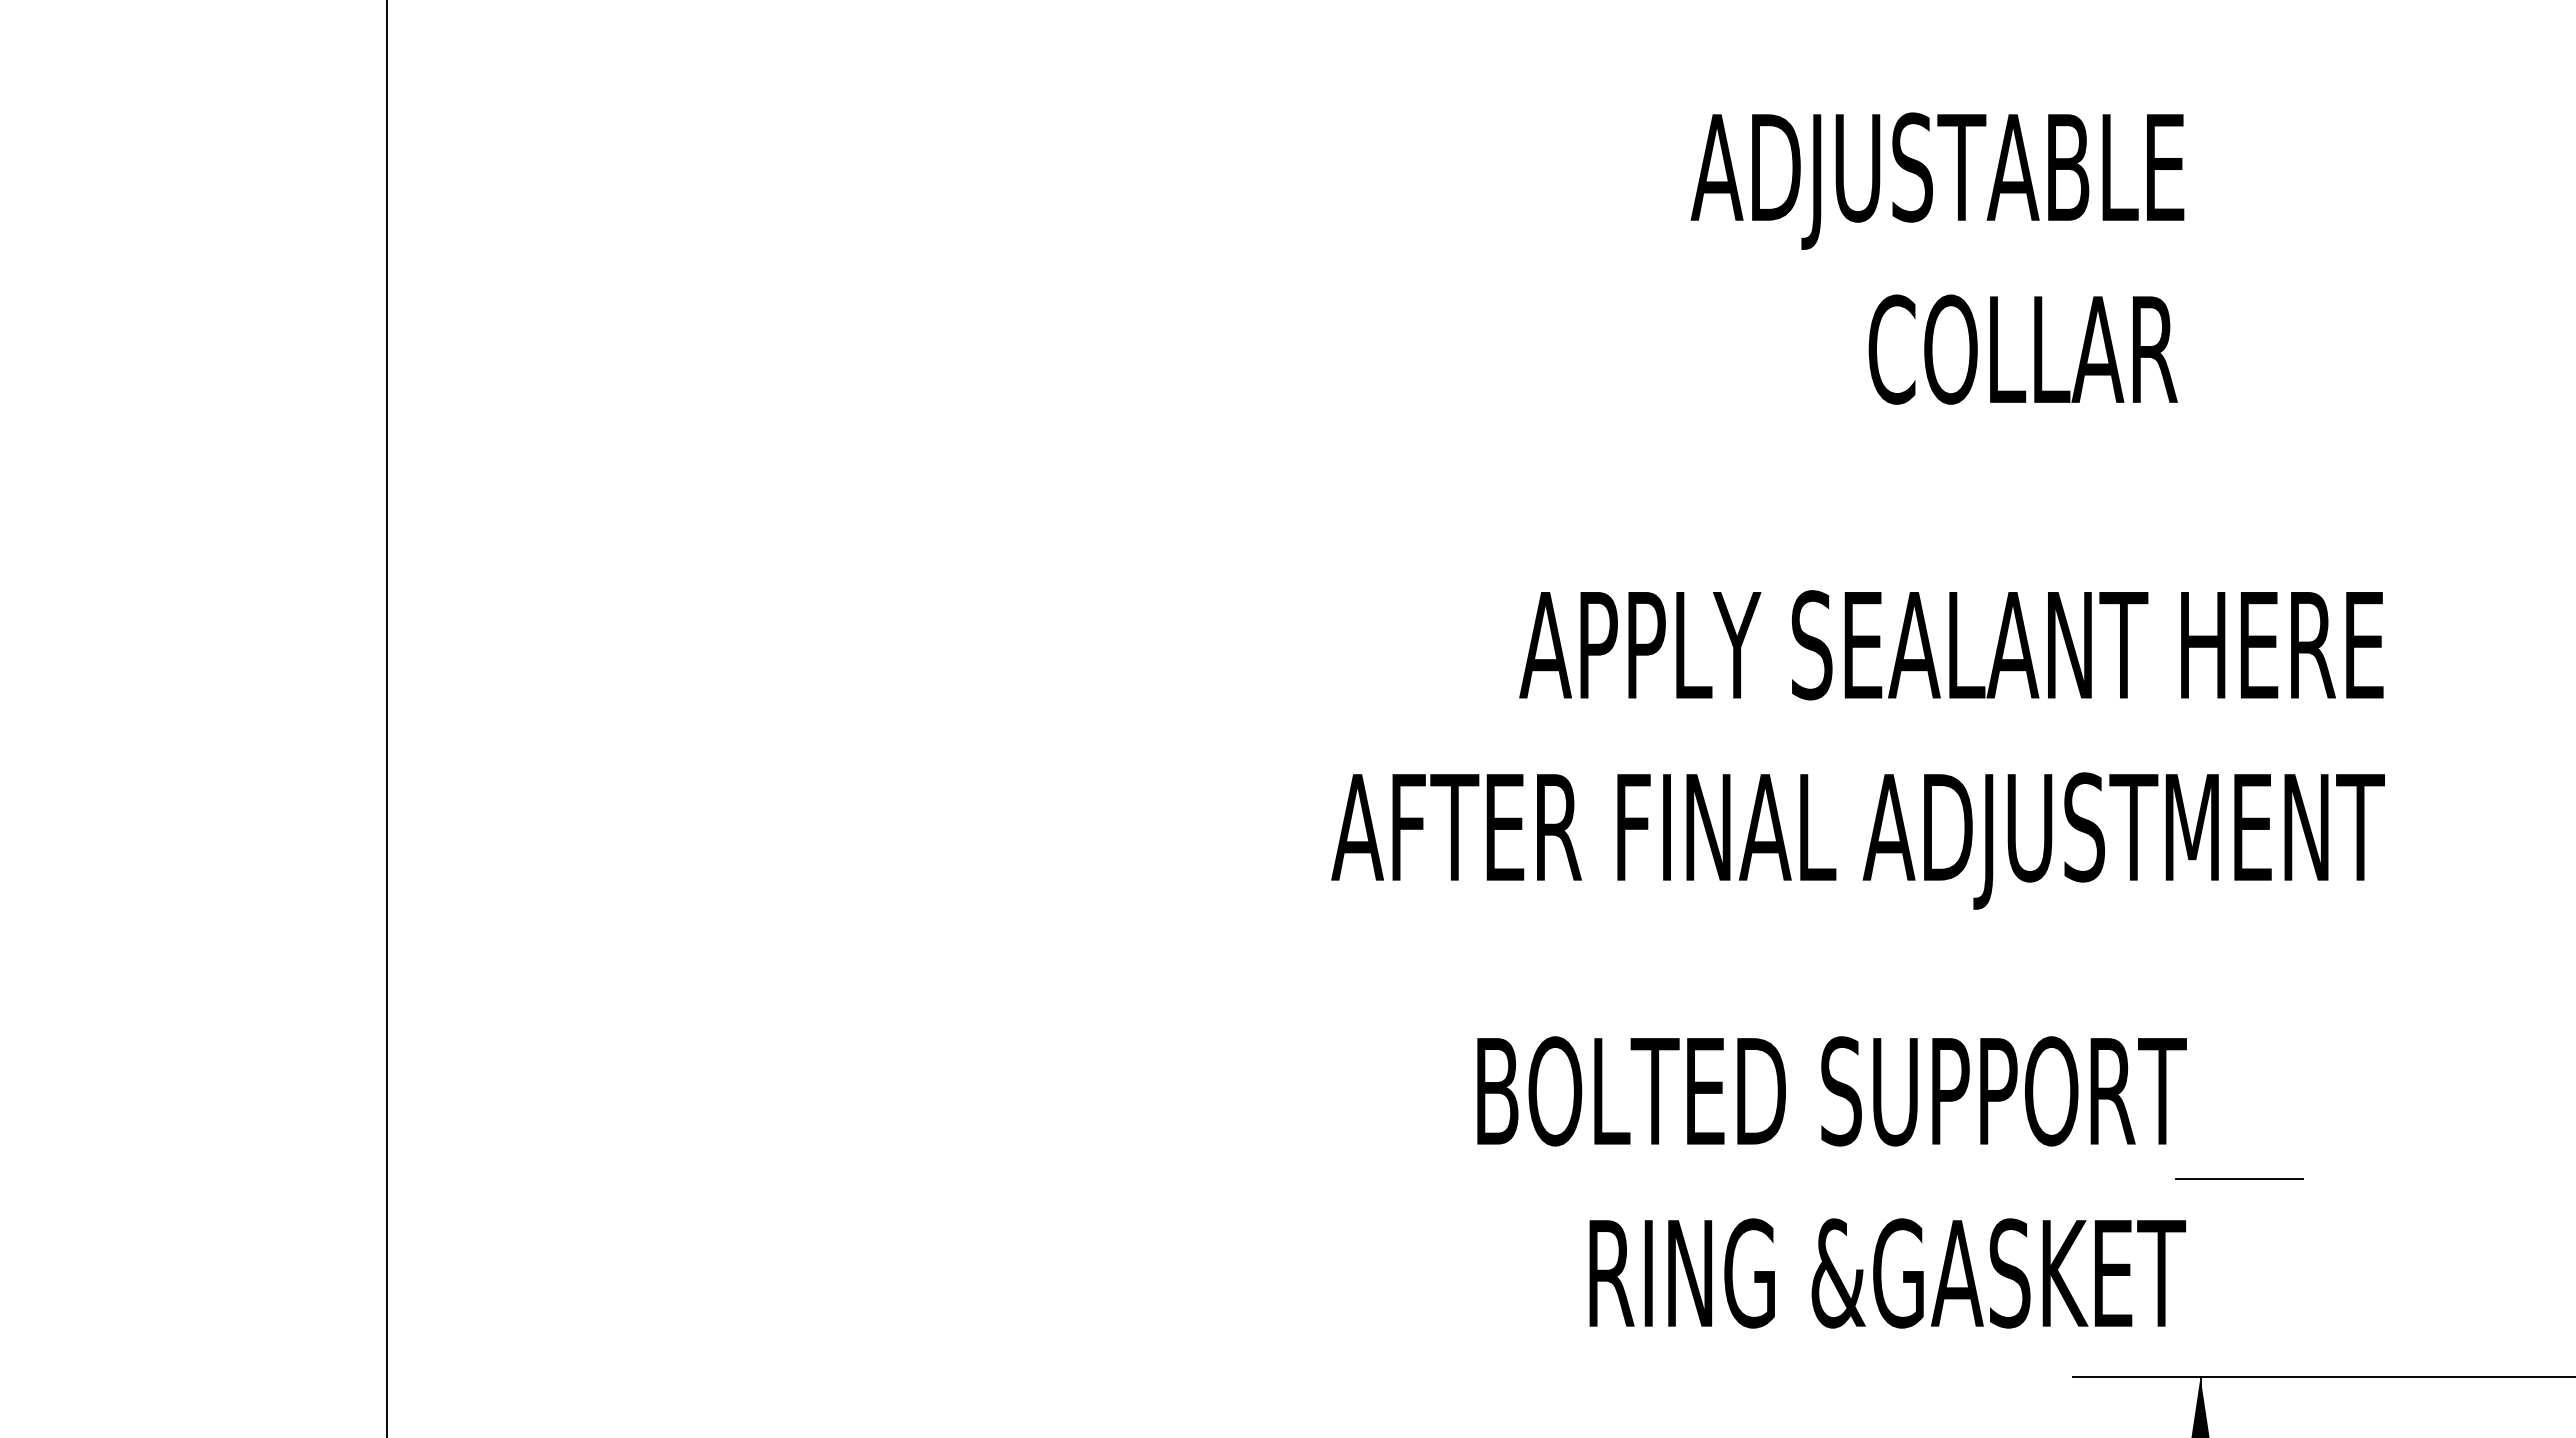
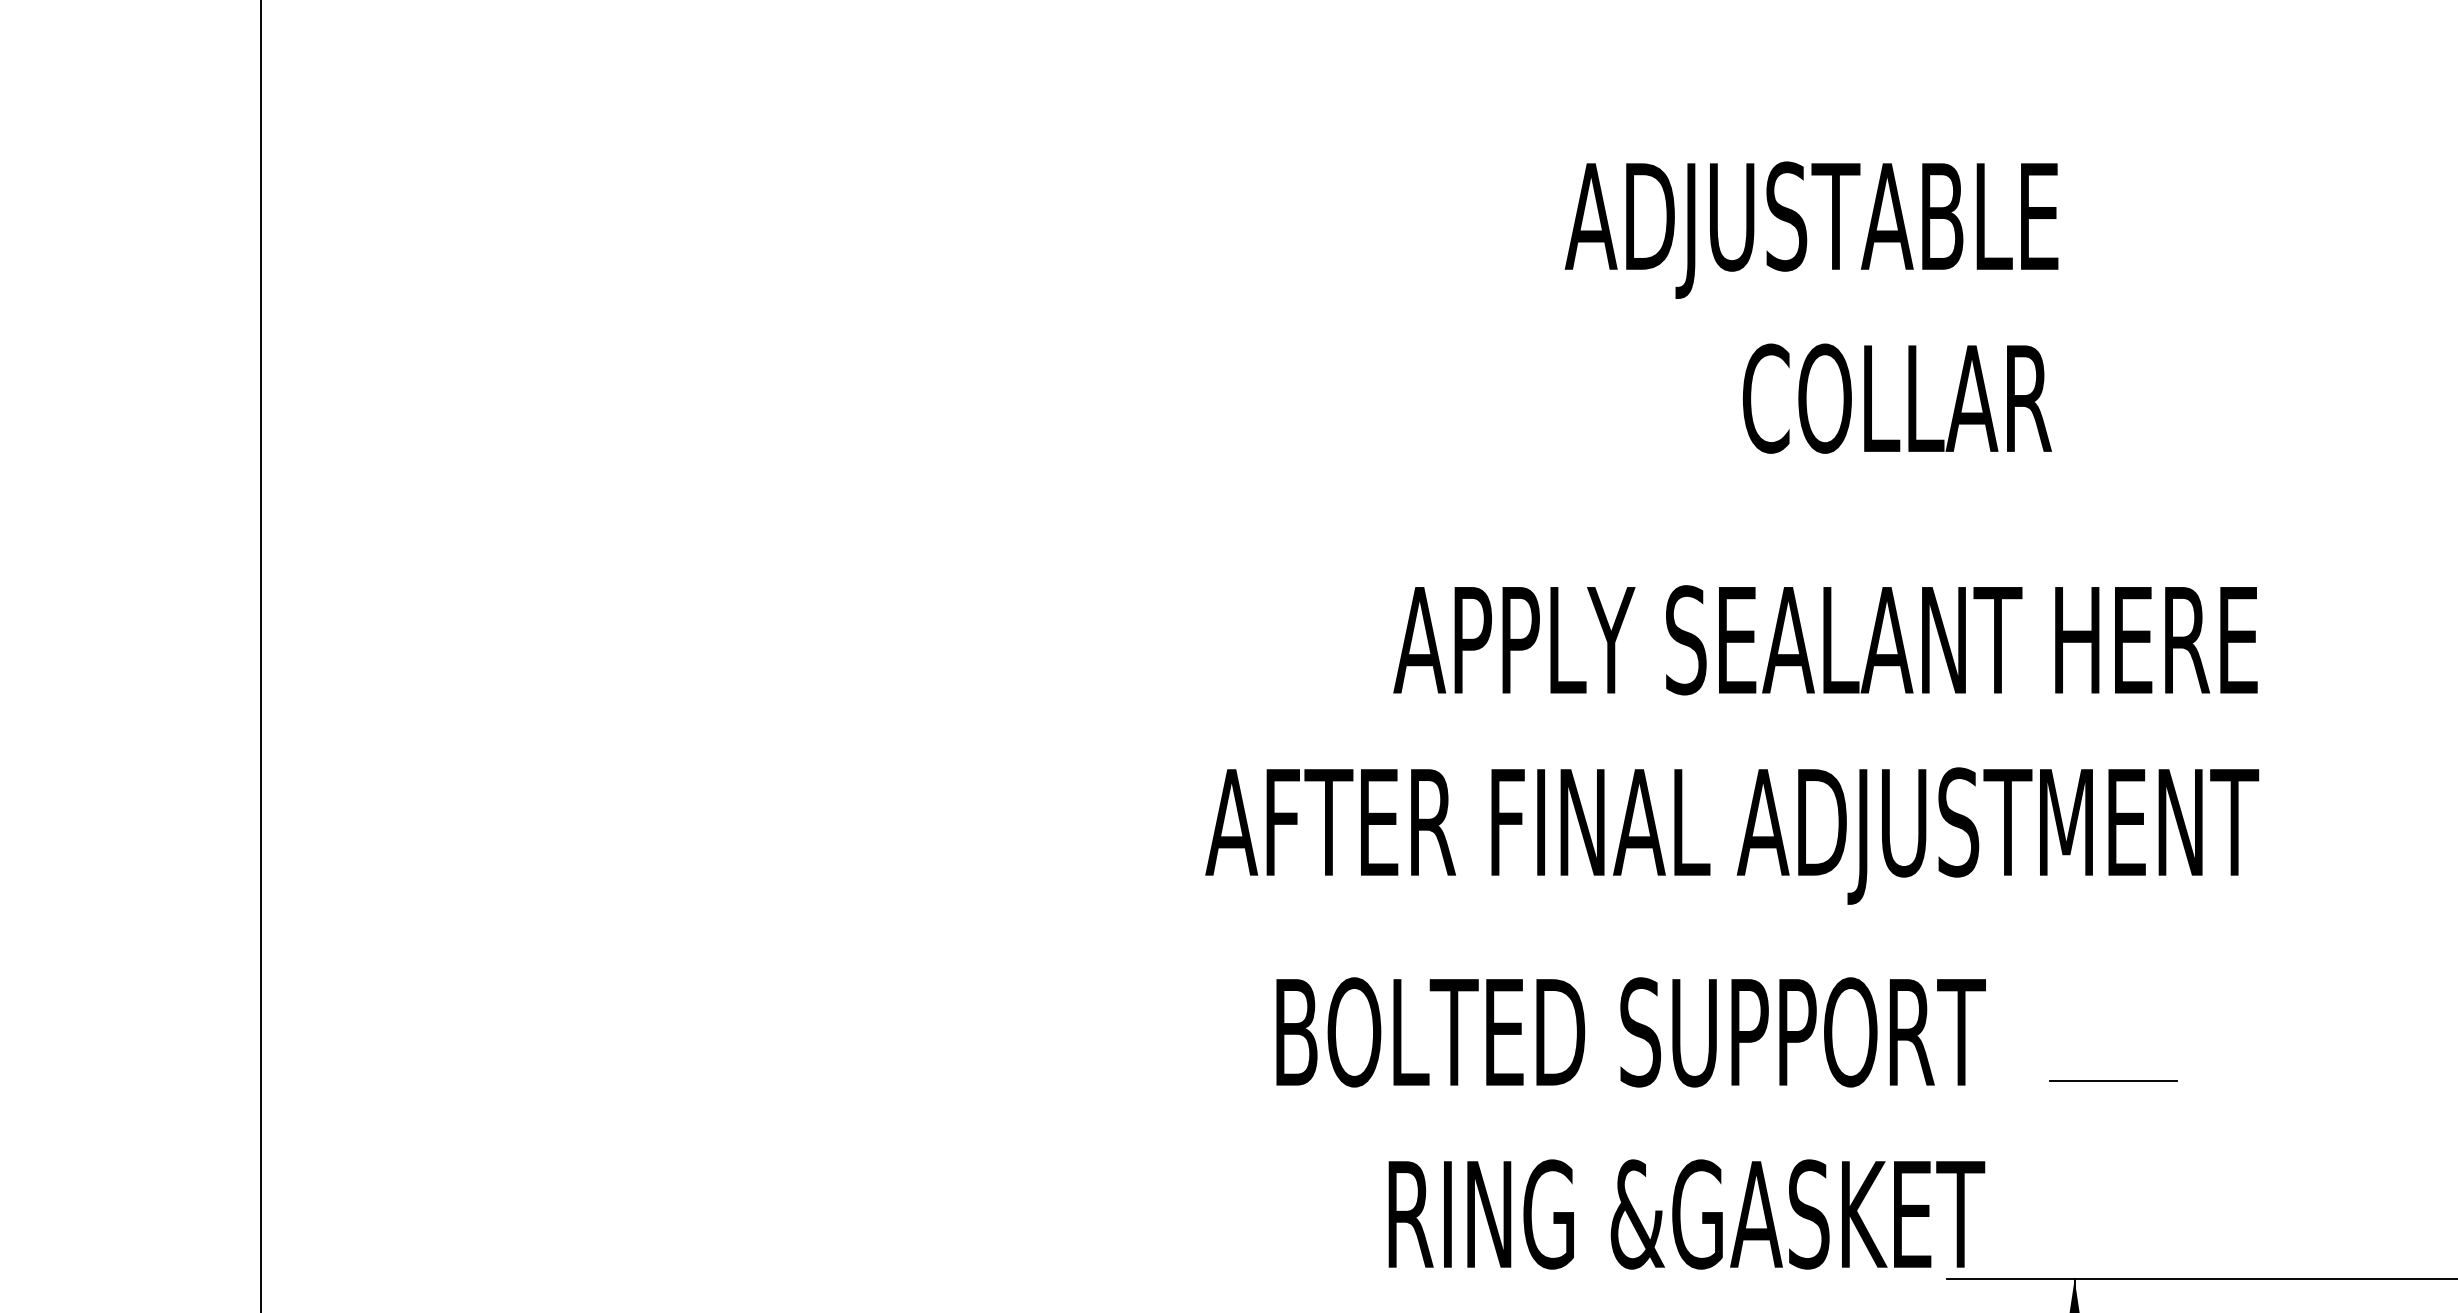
text: (1937, 258) -> (1811, 307), moved
text: (1857, 749) -> (1731, 744), moved
text: (1831, 1182) -> (1630, 1123), moved

